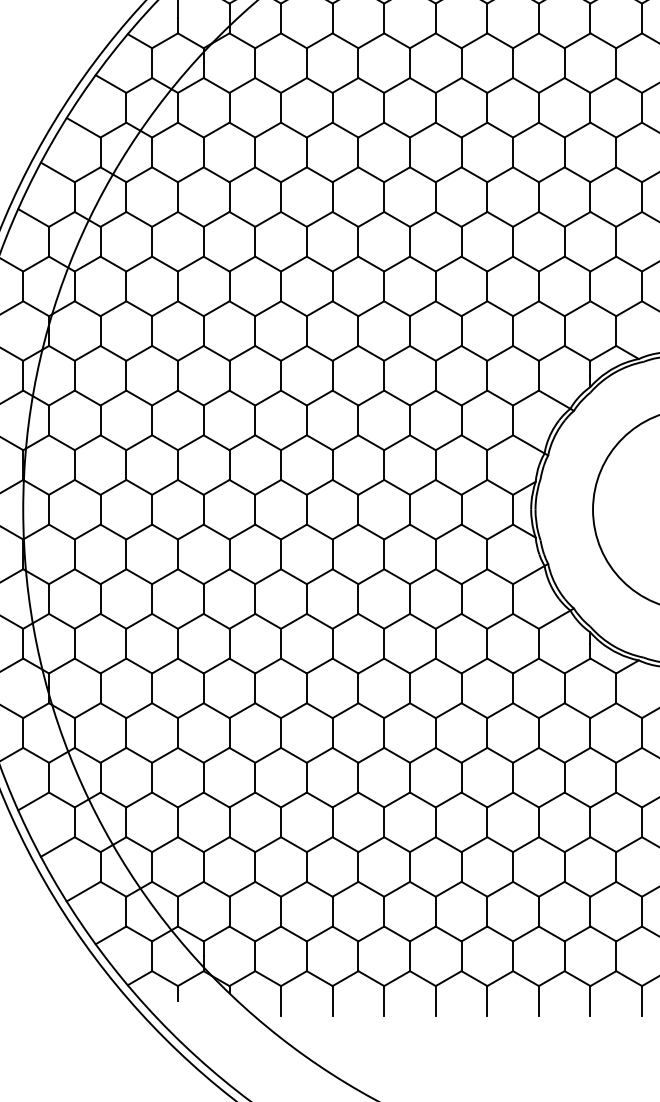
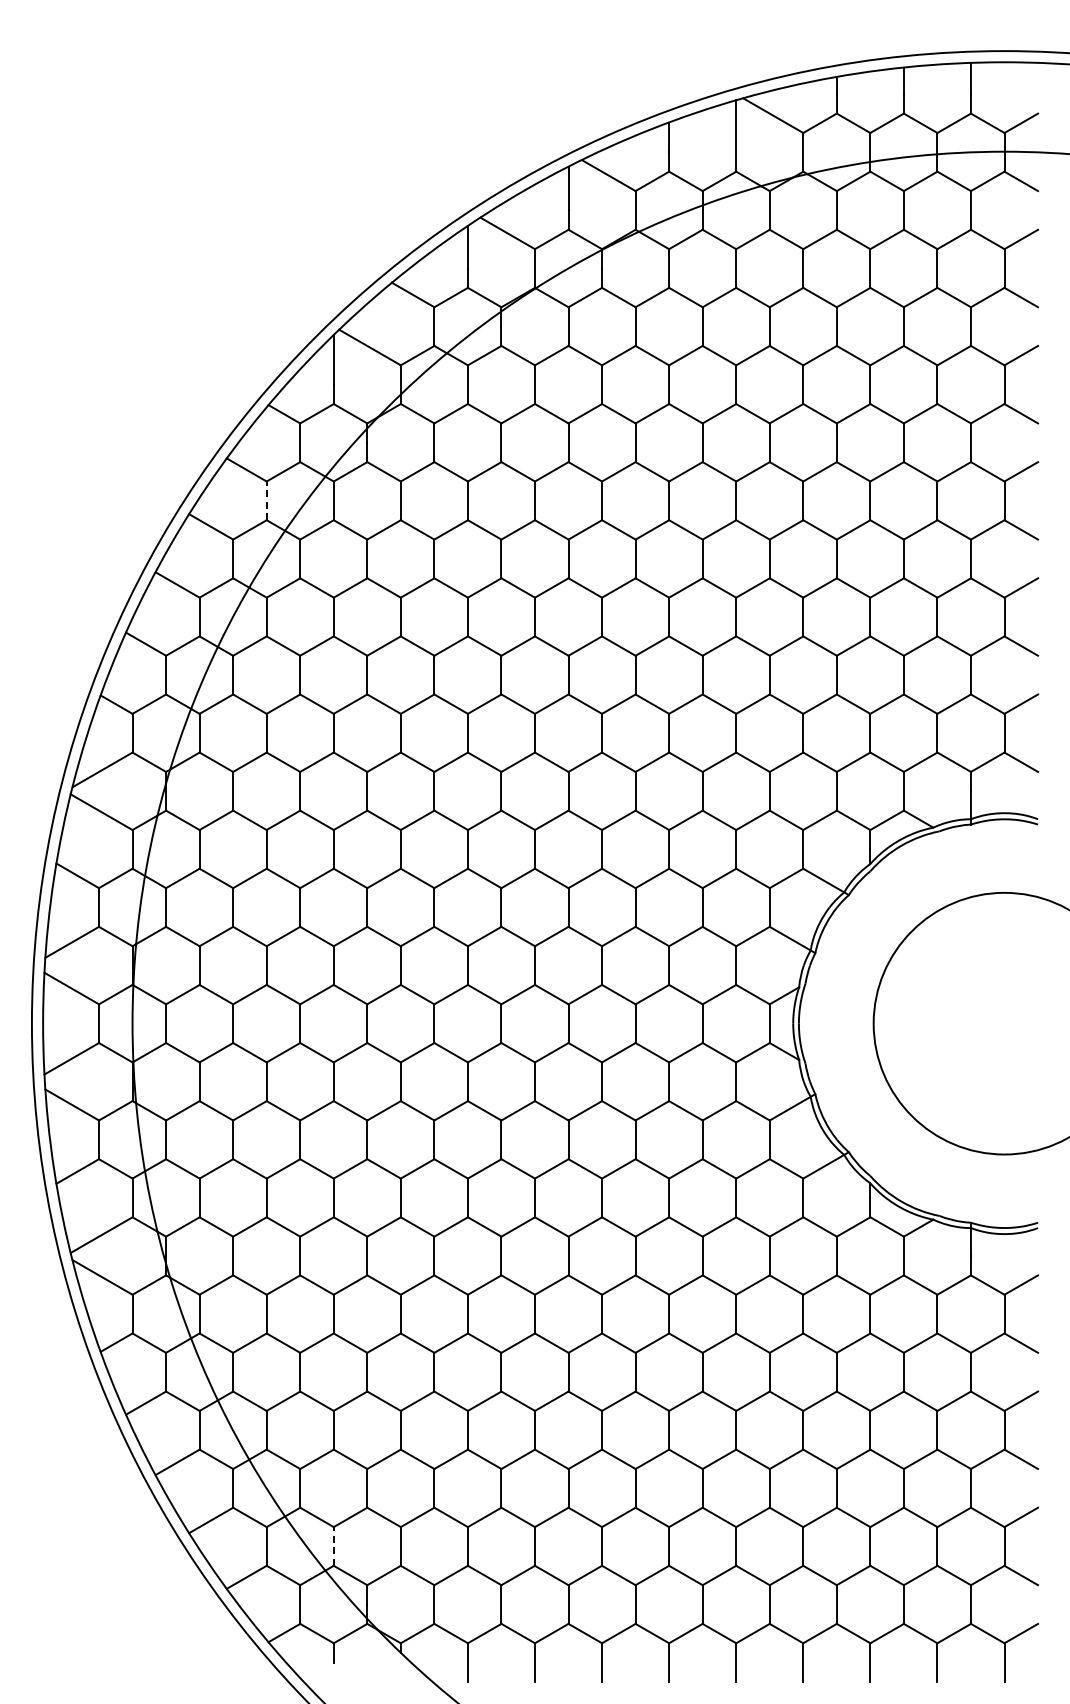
line: (126, 107) -> (266, 500), solid -> dashed
line: (177, 910) -> (333, 1545), solid -> dashed

